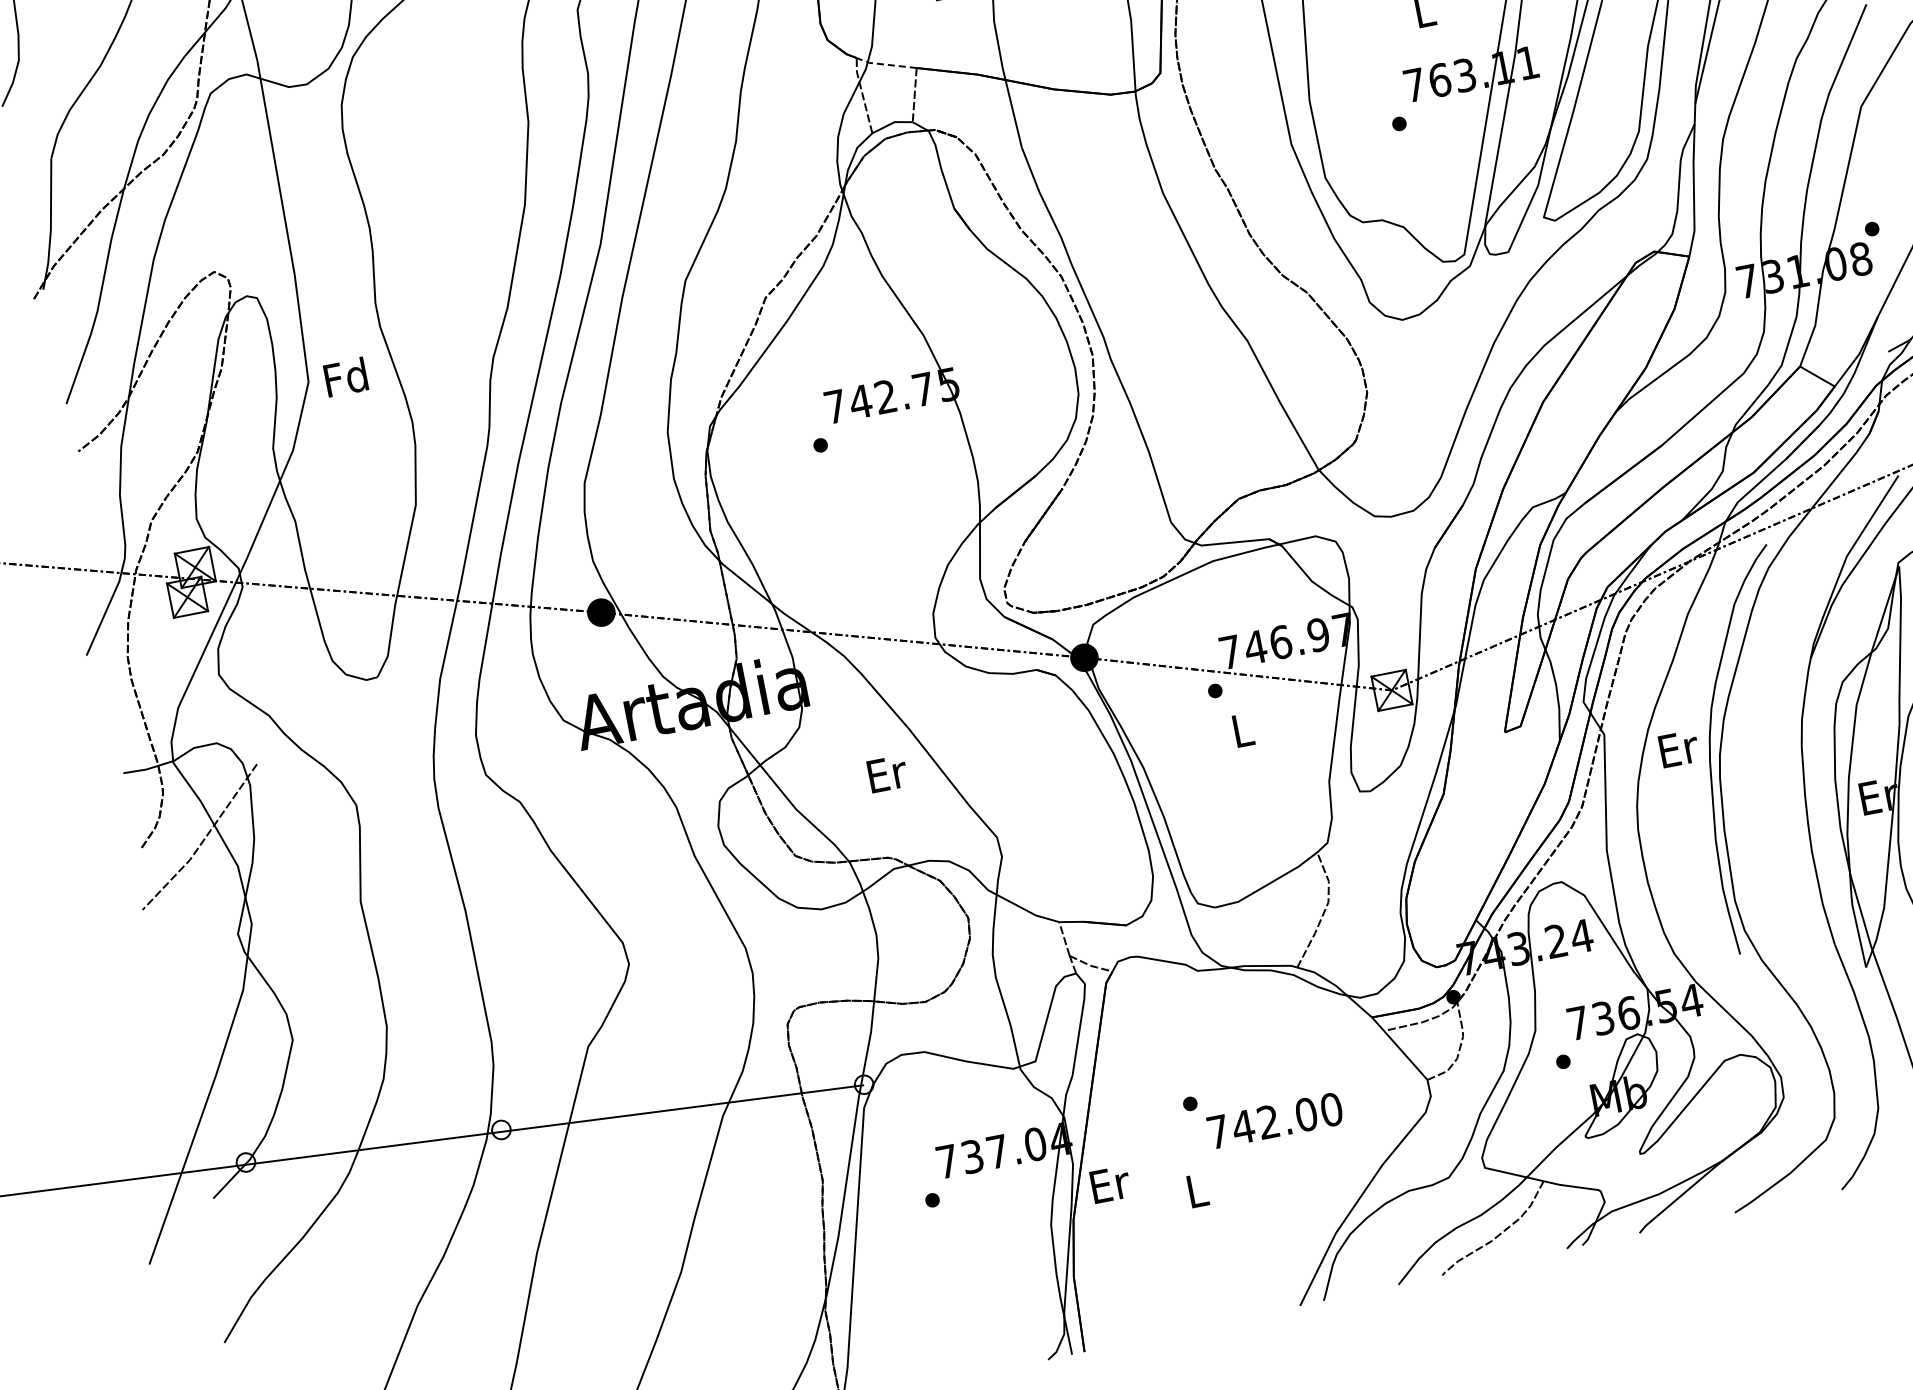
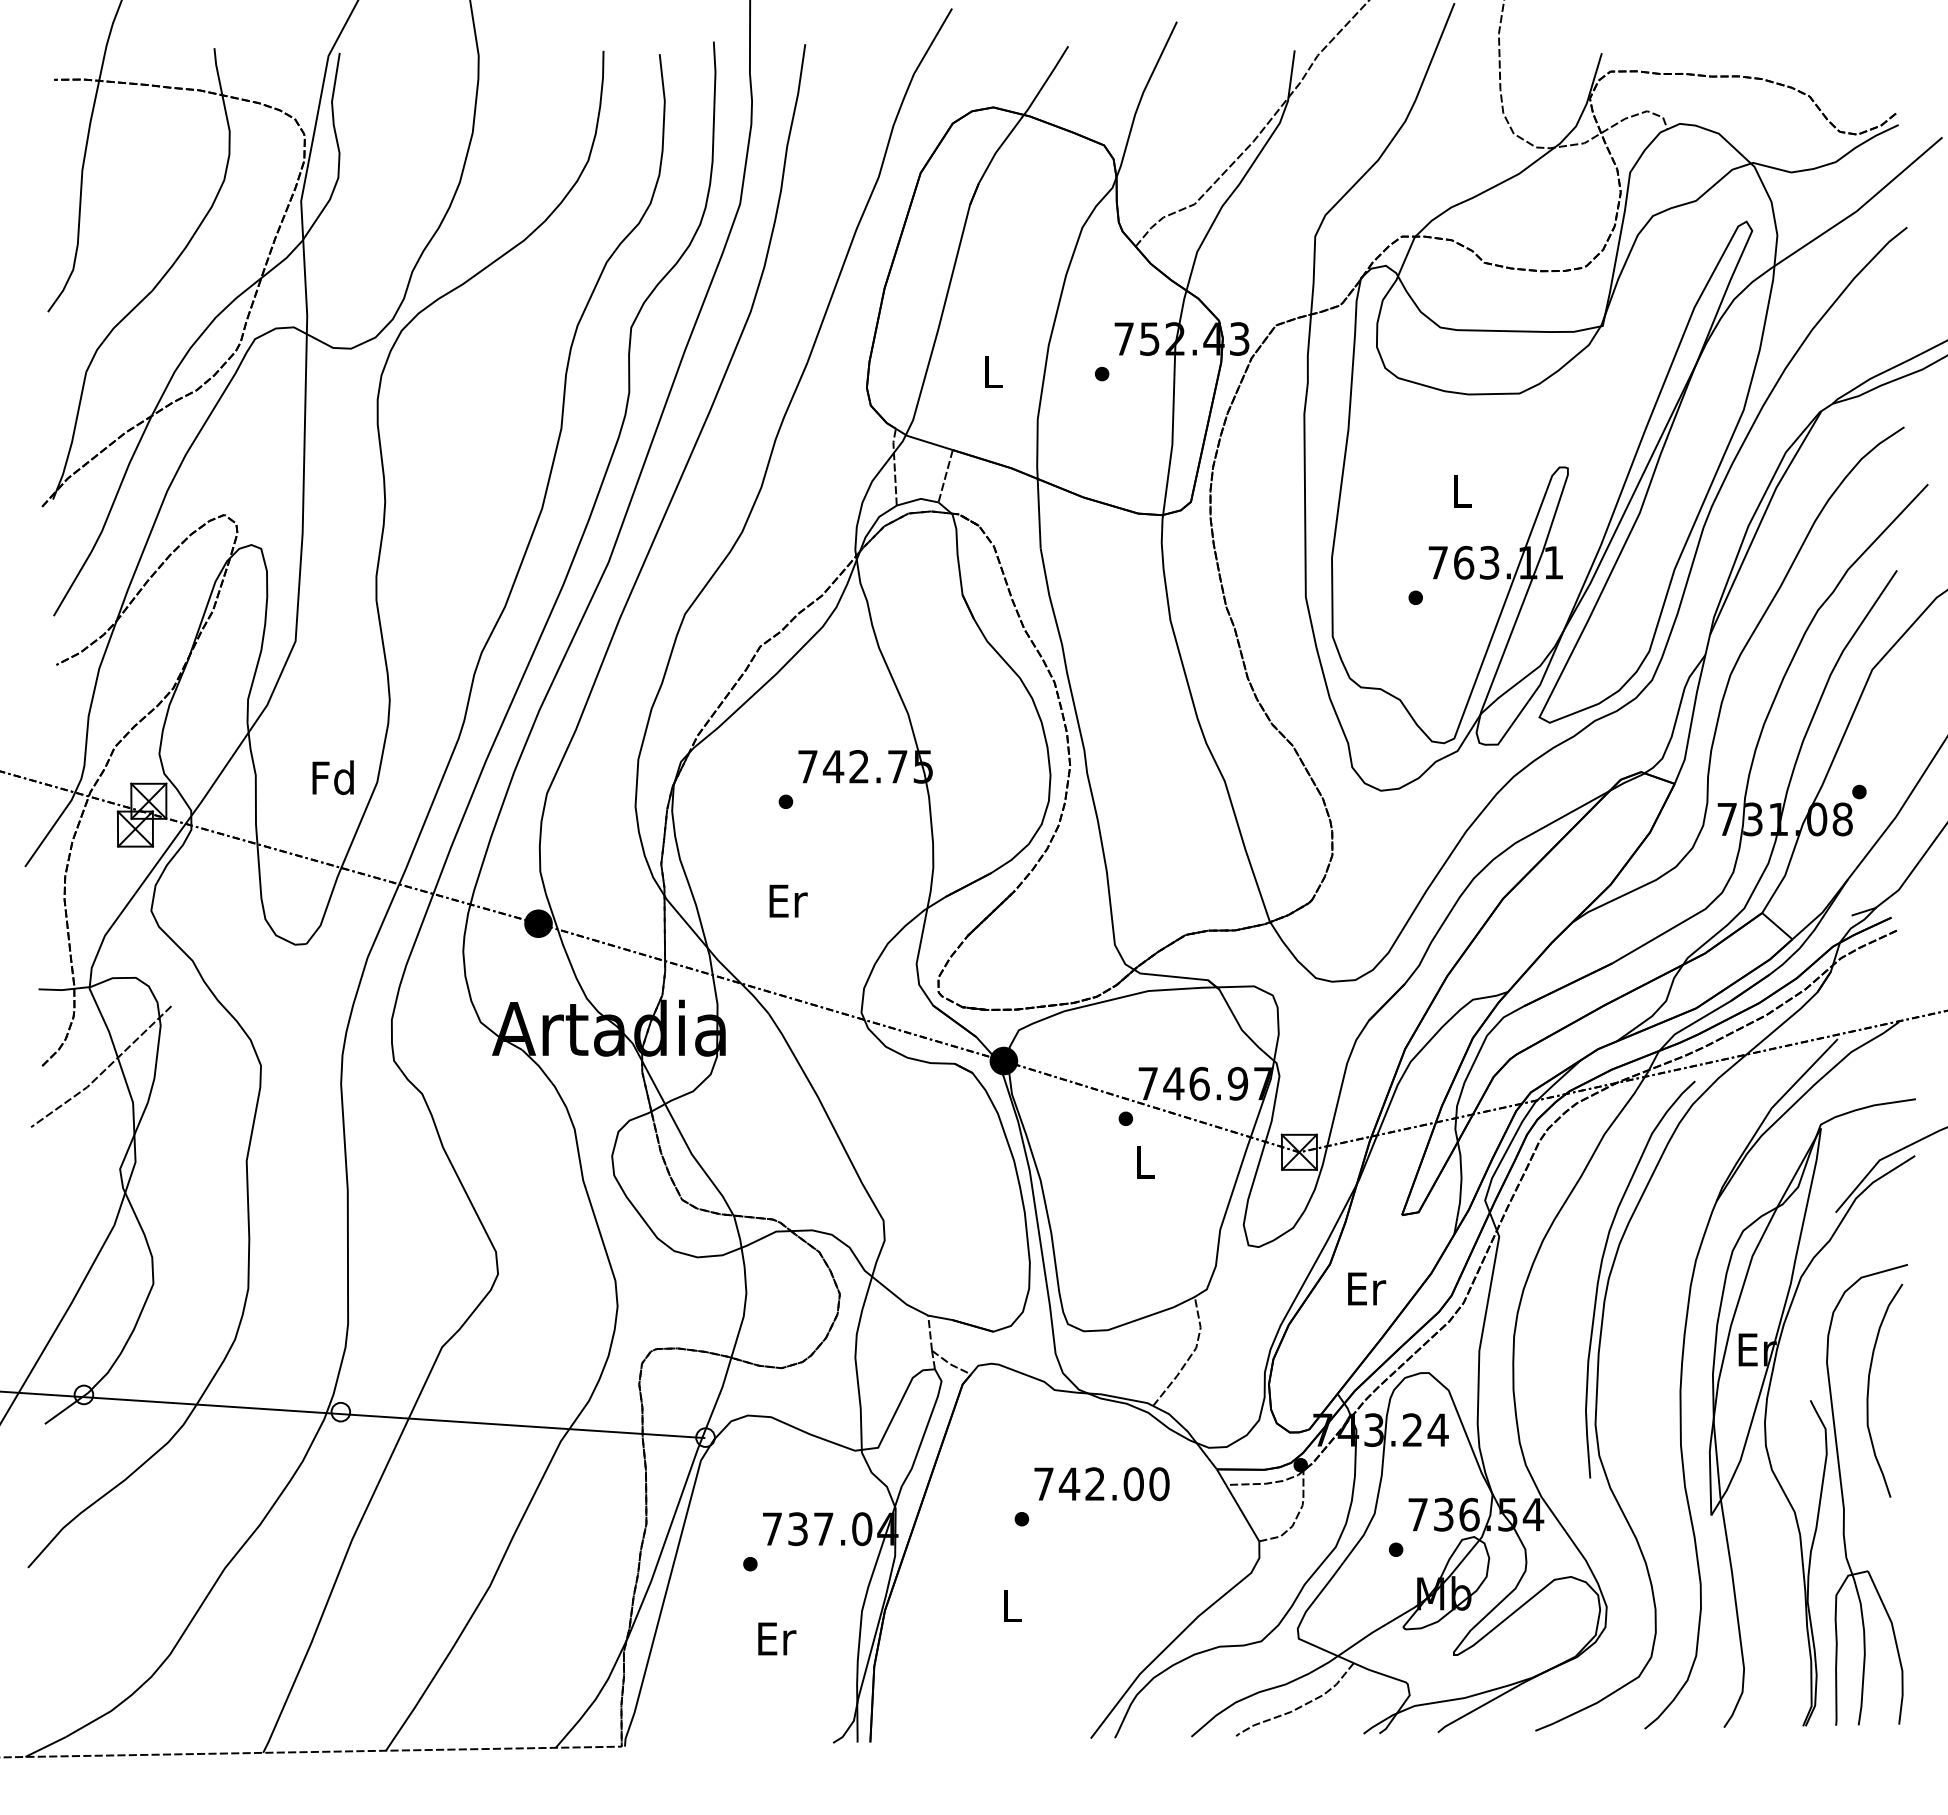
line: (885, 64) -> (922, 440), dashed -> solid
text: (345, 377) -> (332, 777), moved
text: (1679, 748) -> (1367, 1288), moved
text: (887, 773) -> (788, 900), moved
text: (1274, 1121) -> (1101, 1484), moved
text: (1110, 1183) -> (777, 1638), moved

